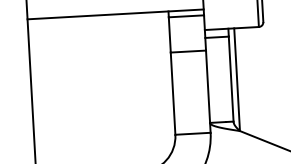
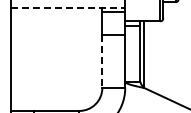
line: (116, 13) -> (68, 7), solid -> dashed
line: (173, 93) -> (102, 61), solid -> dashed

